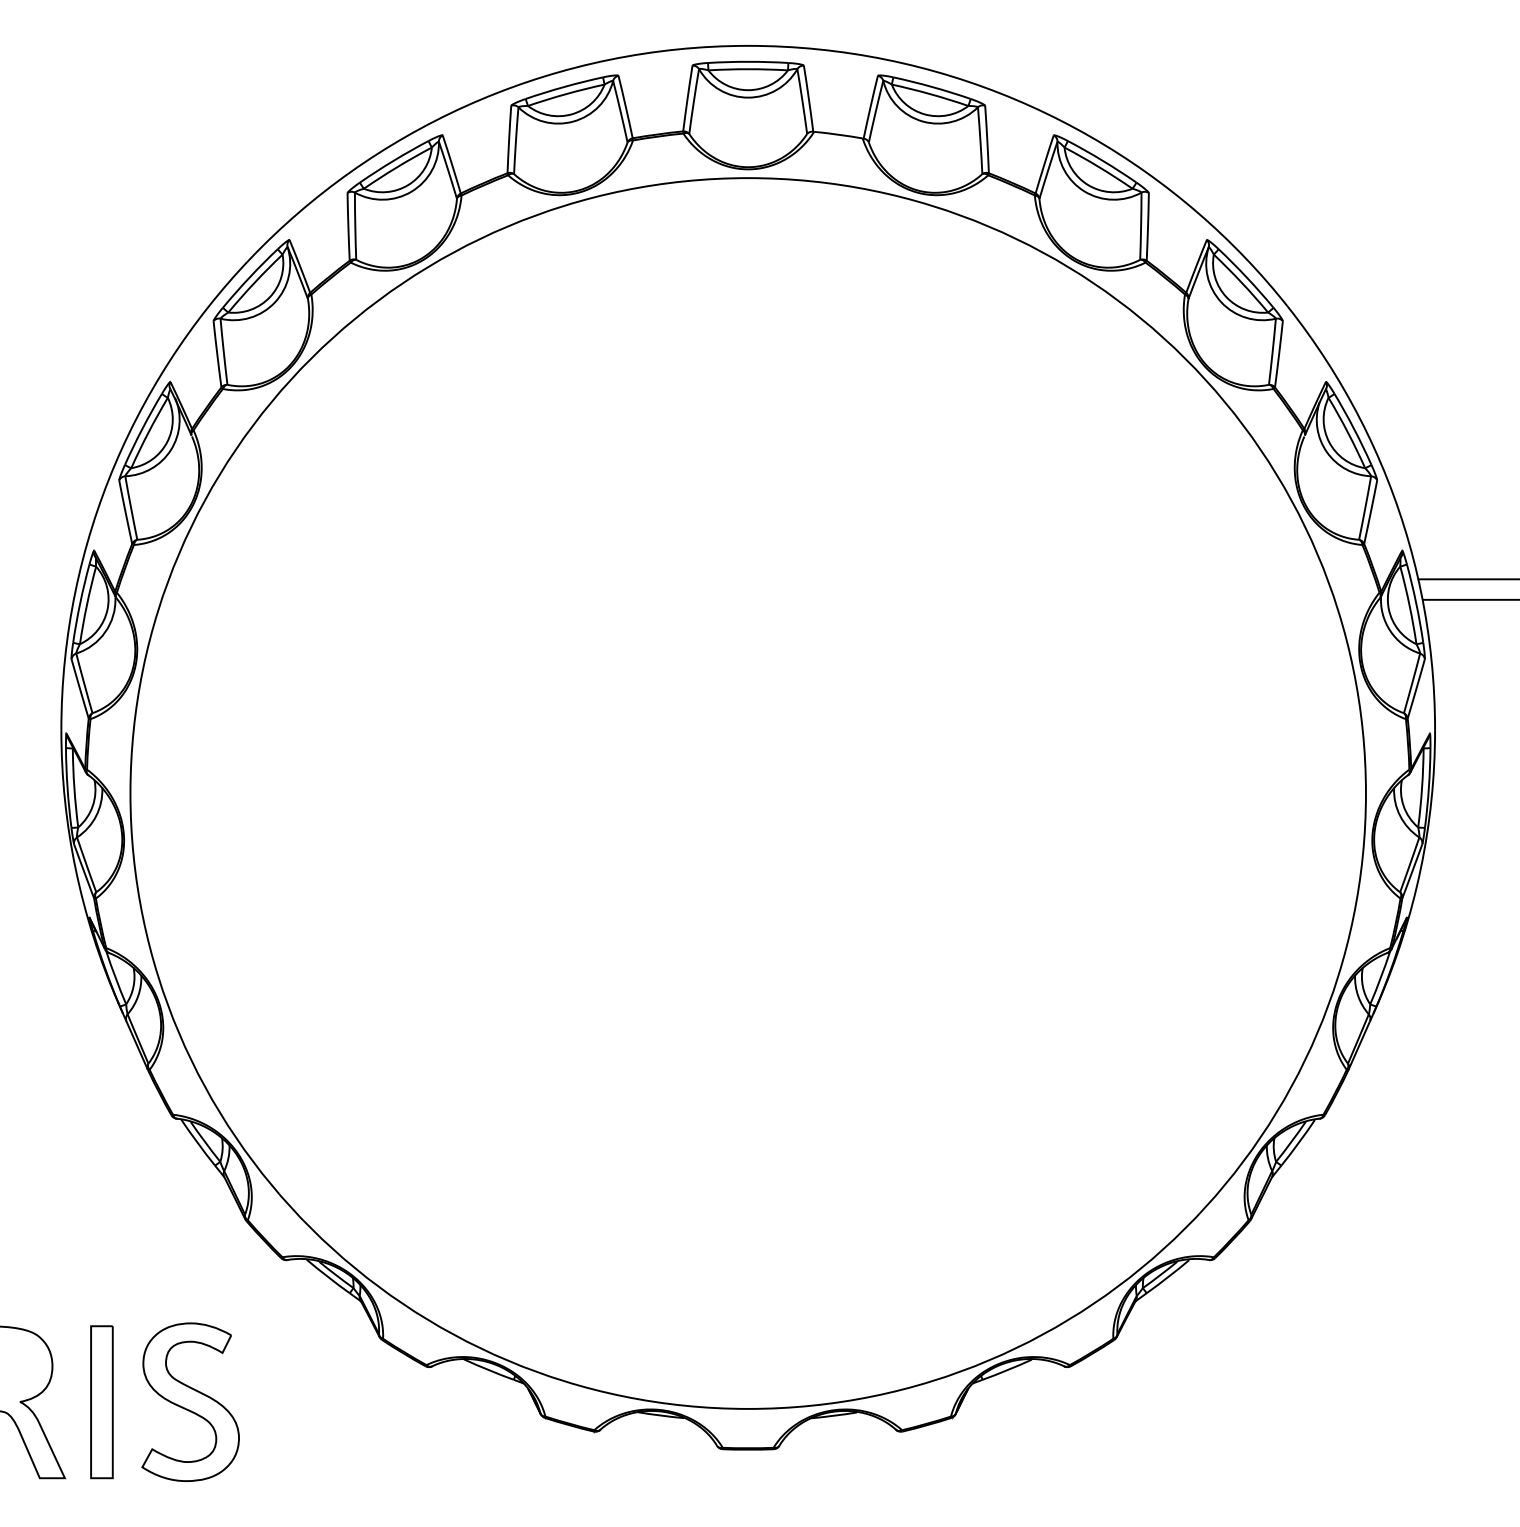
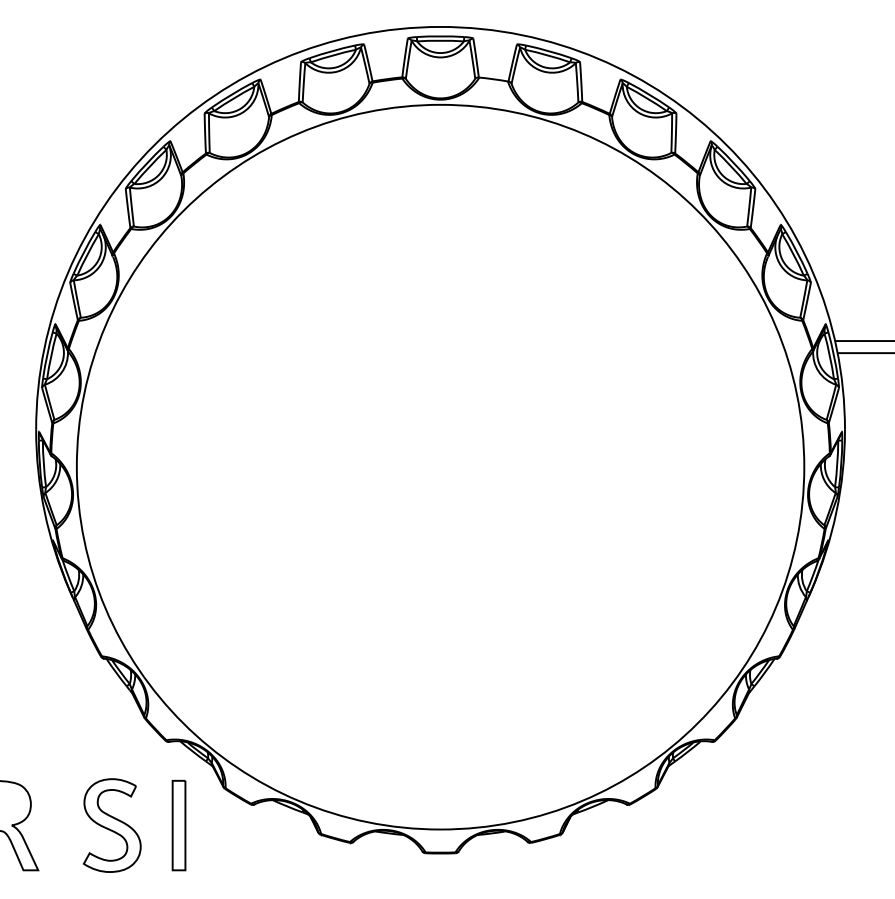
part: (101, 1402) -> (178, 825), moved

